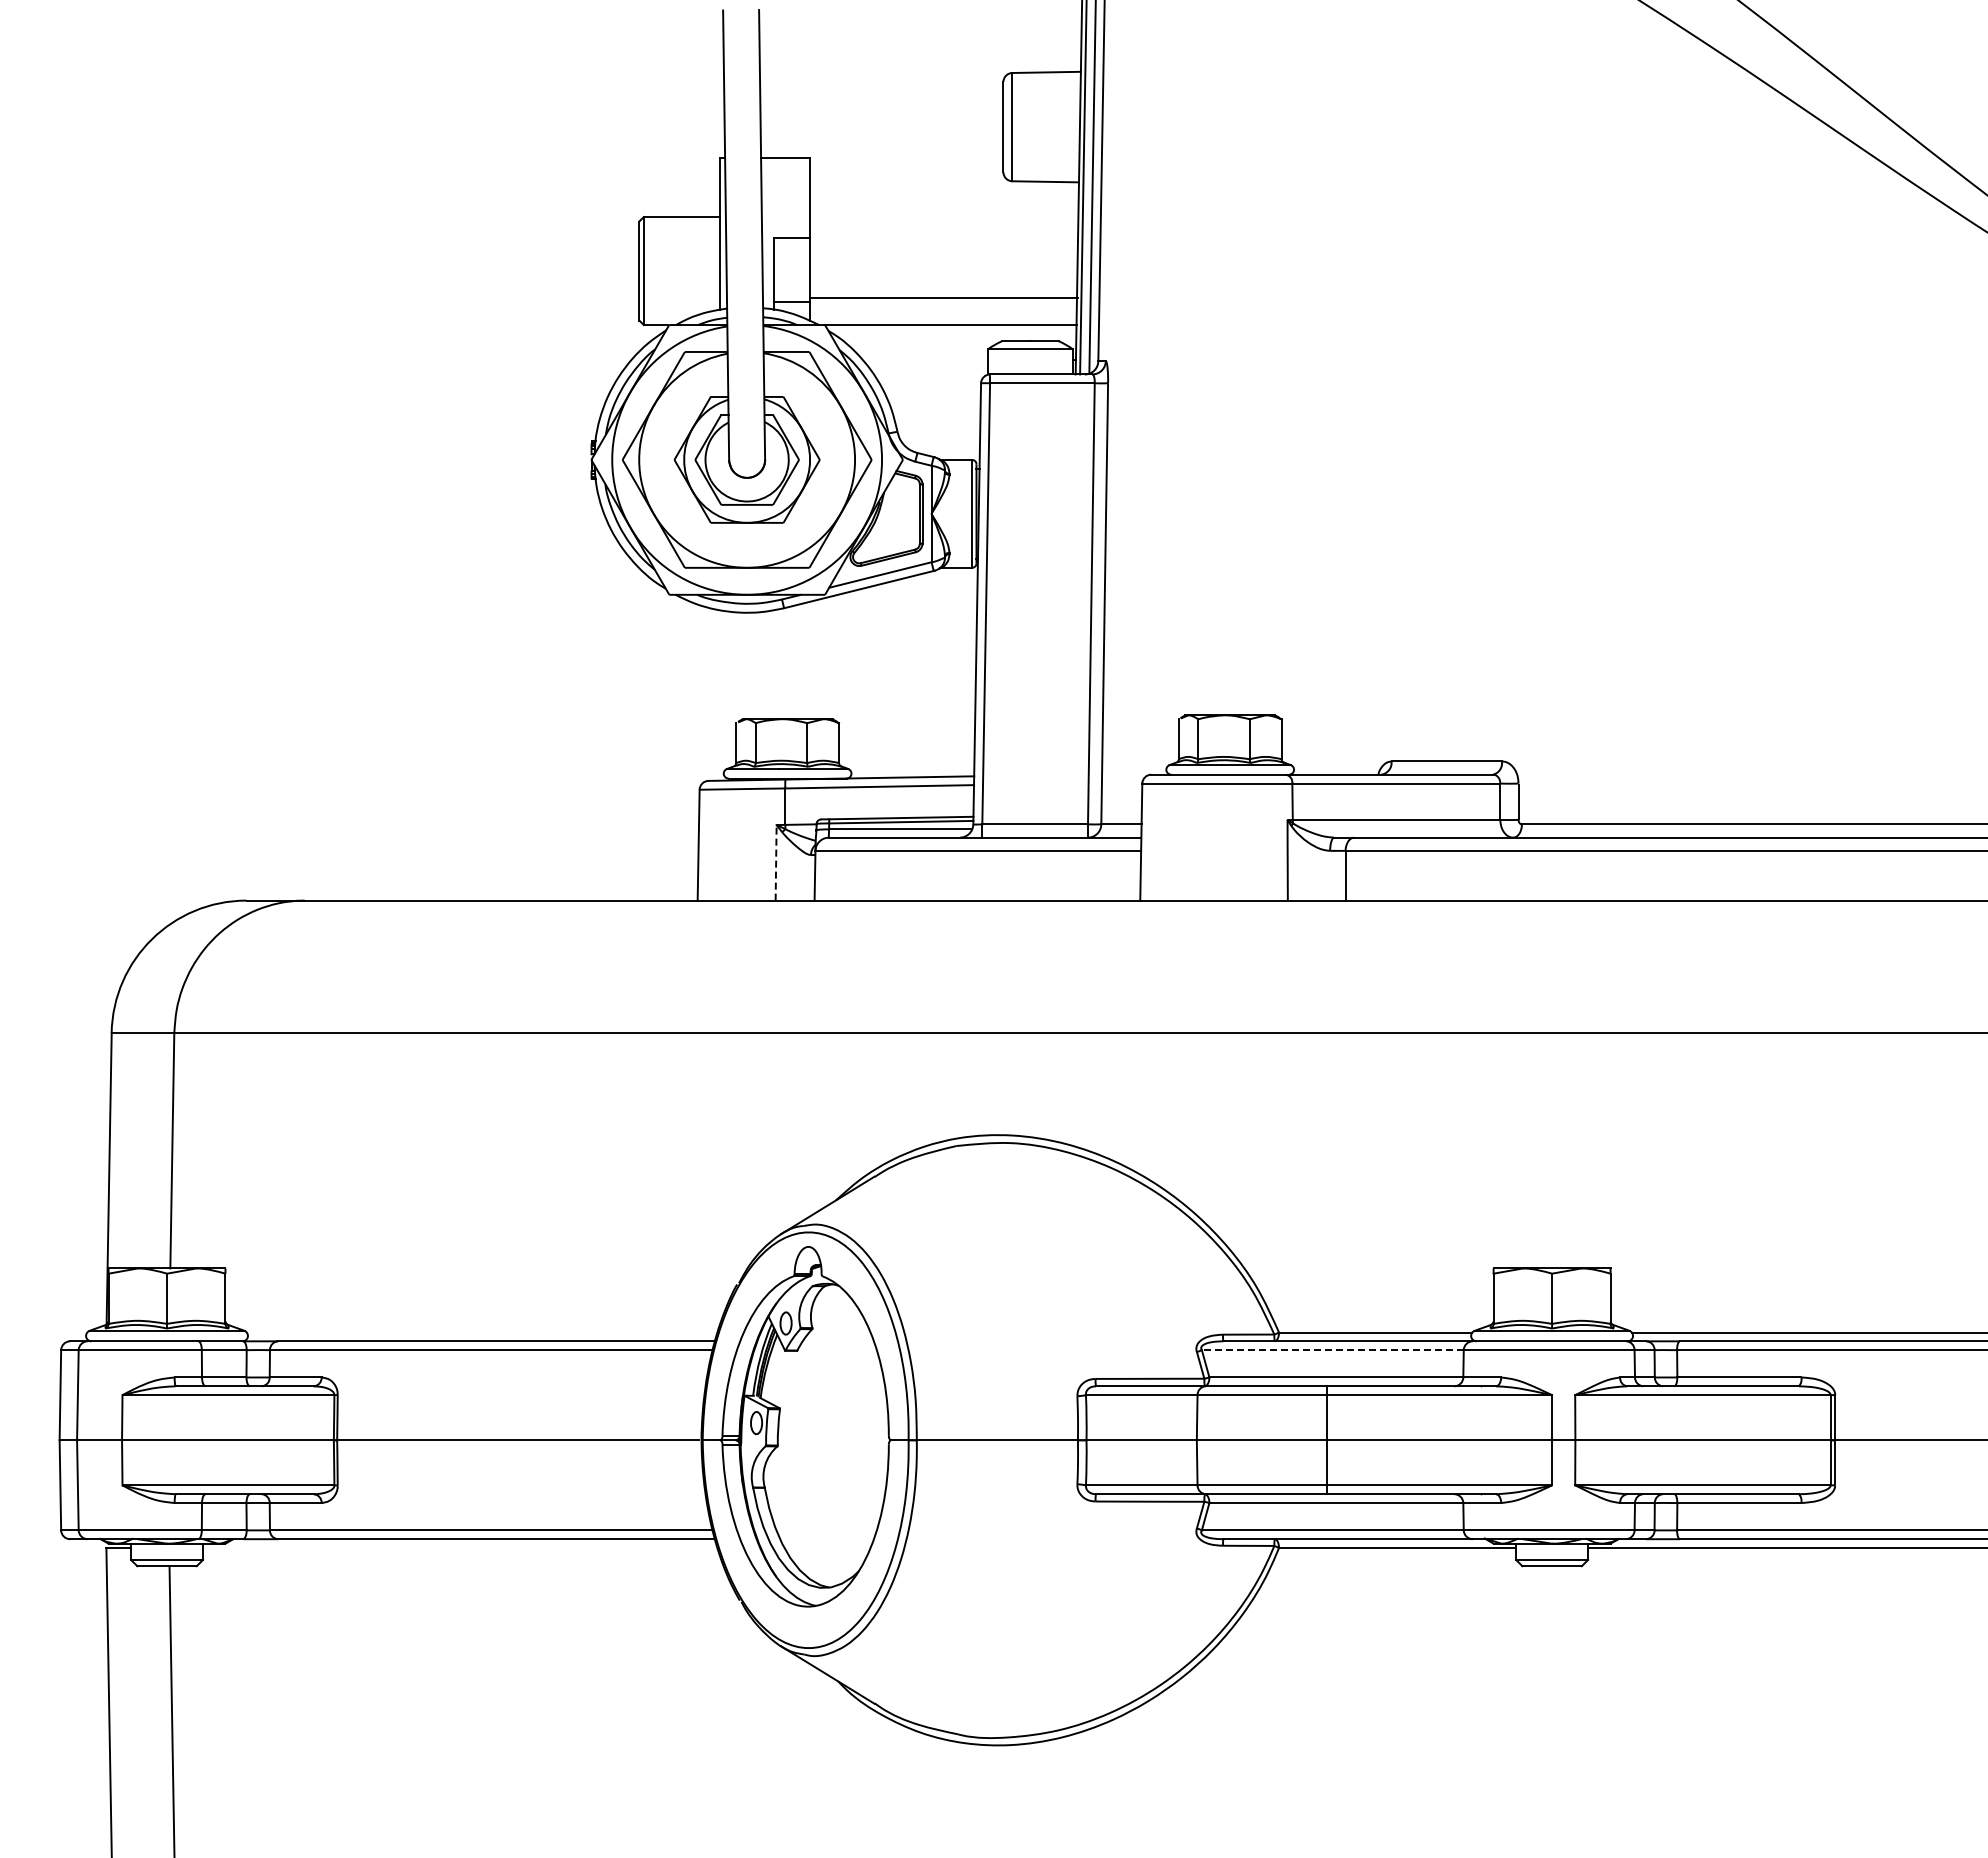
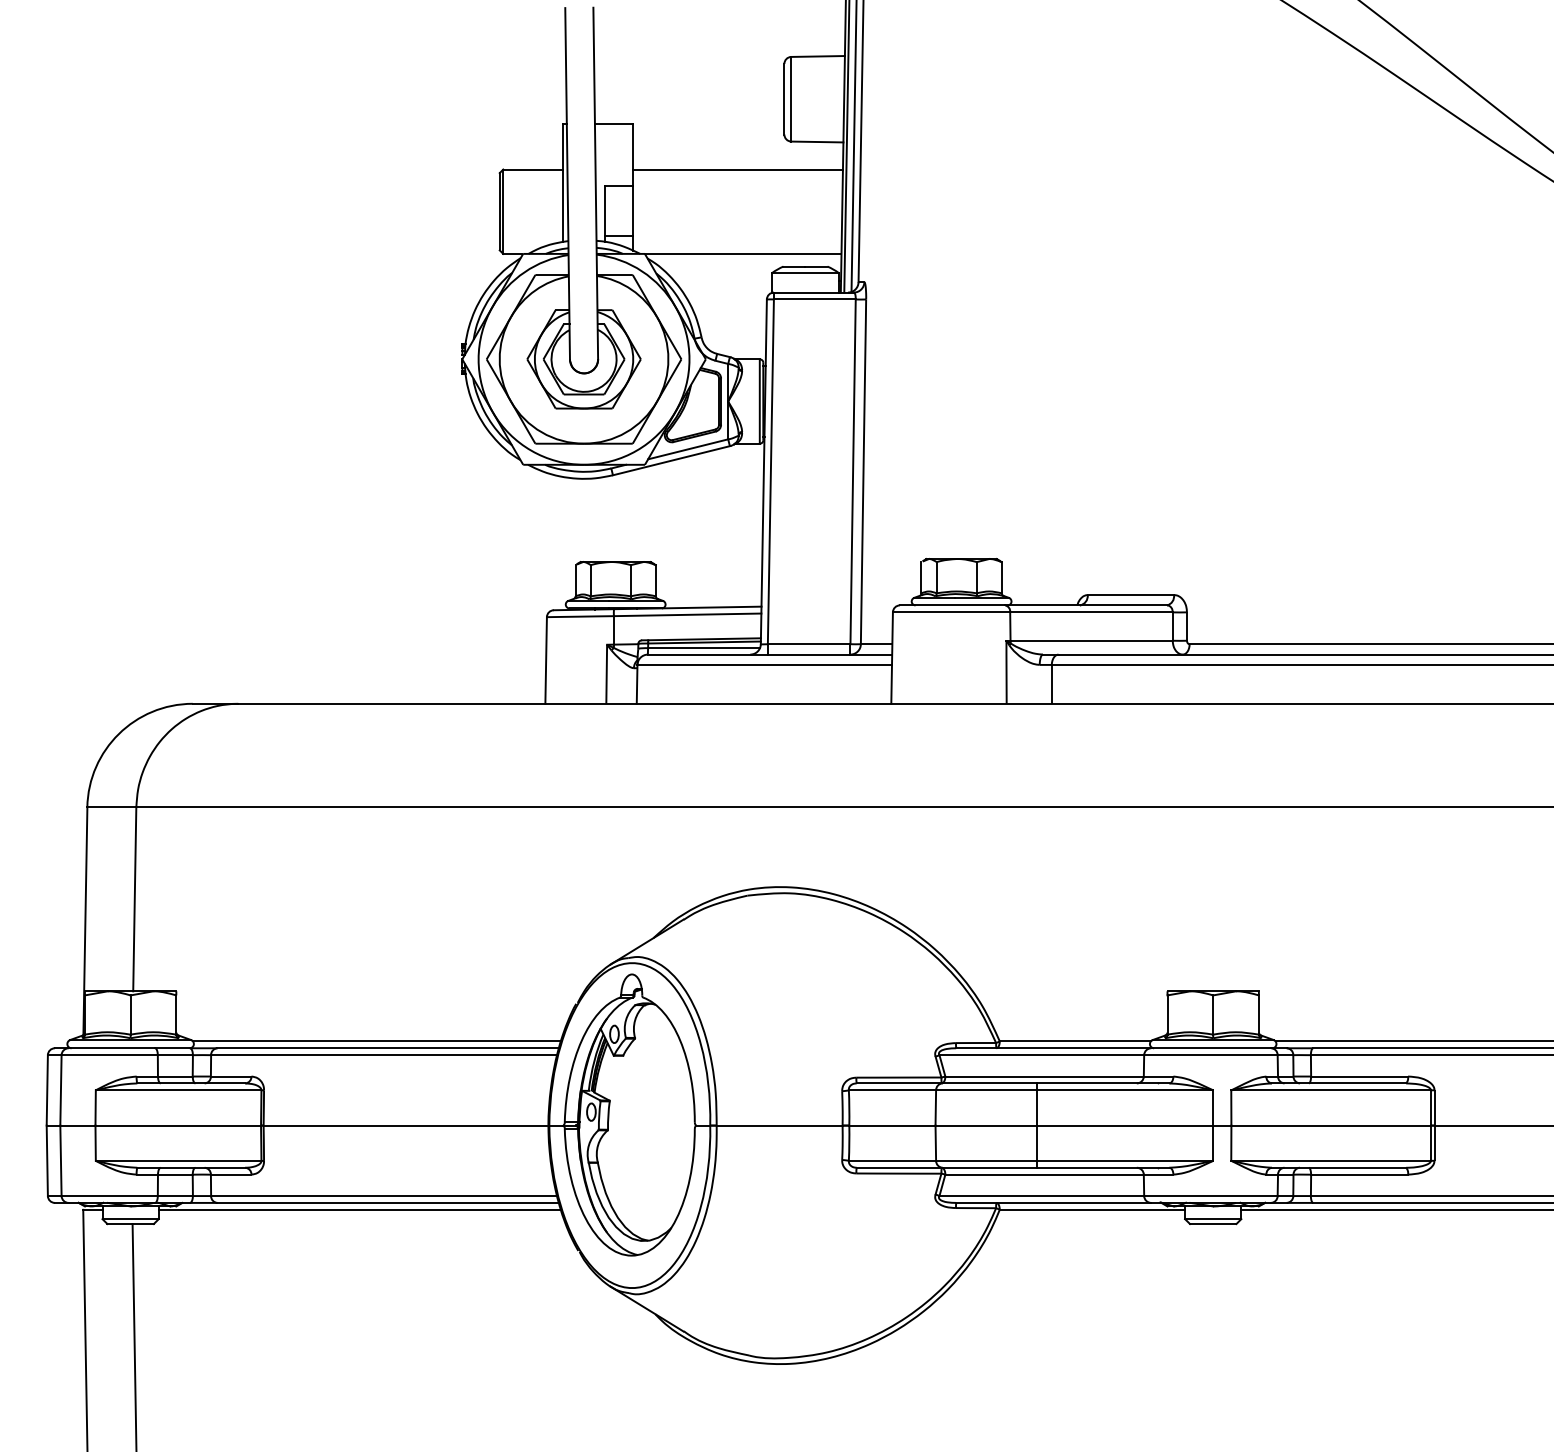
line: (944, 298) -> (738, 169), moved
line: (776, 861) -> (607, 673), dashed -> solid
line: (481, 1332) -> (376, 1041), added
line: (1332, 1350) -> (1041, 1055), dashed -> solid
line: (459, 1548) -> (359, 1210), added

